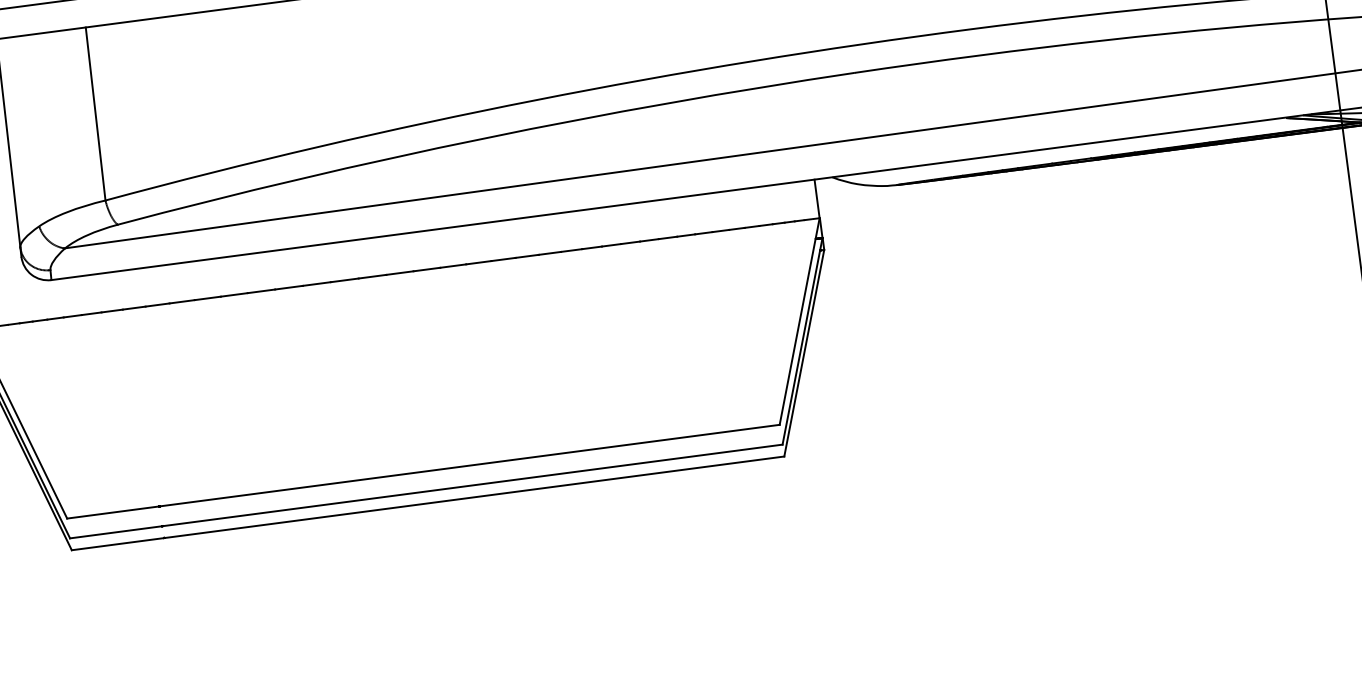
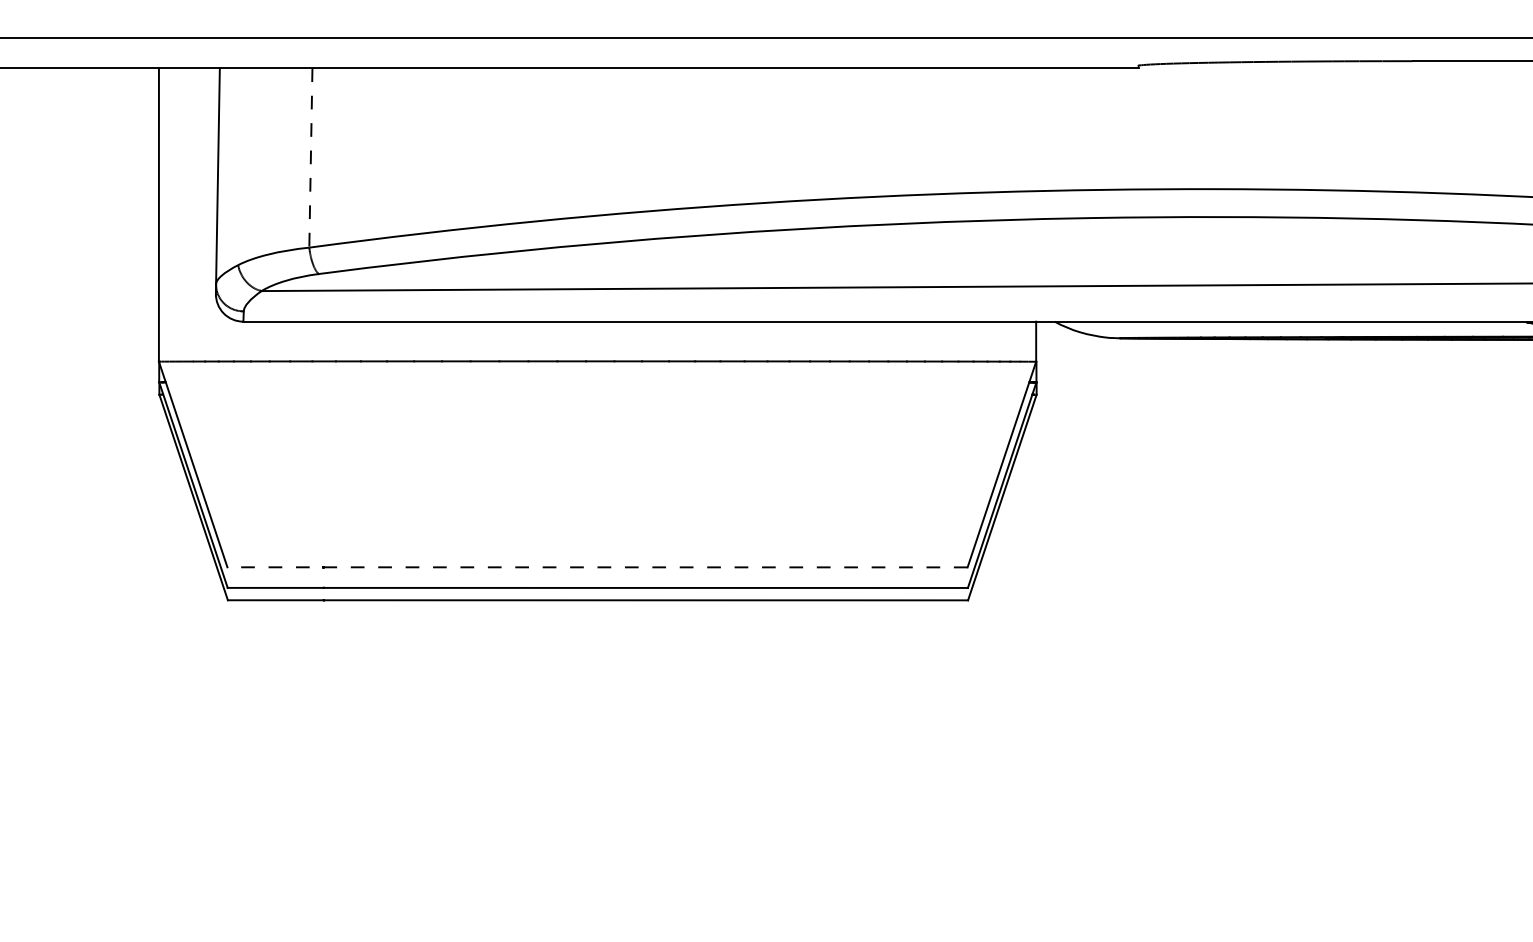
line: (95, 114) -> (310, 158), solid -> dashed
line: (423, 471) -> (597, 567), solid -> dashed

